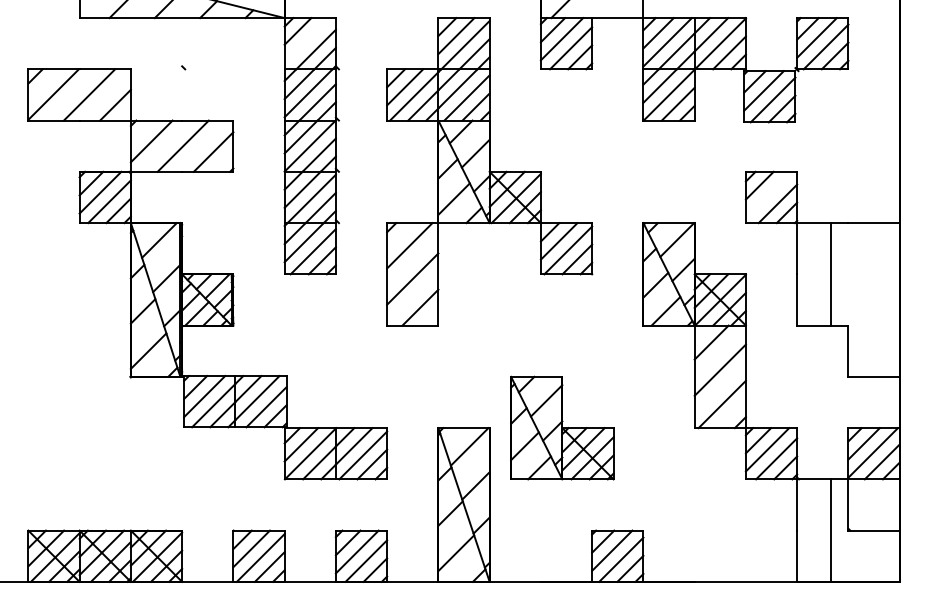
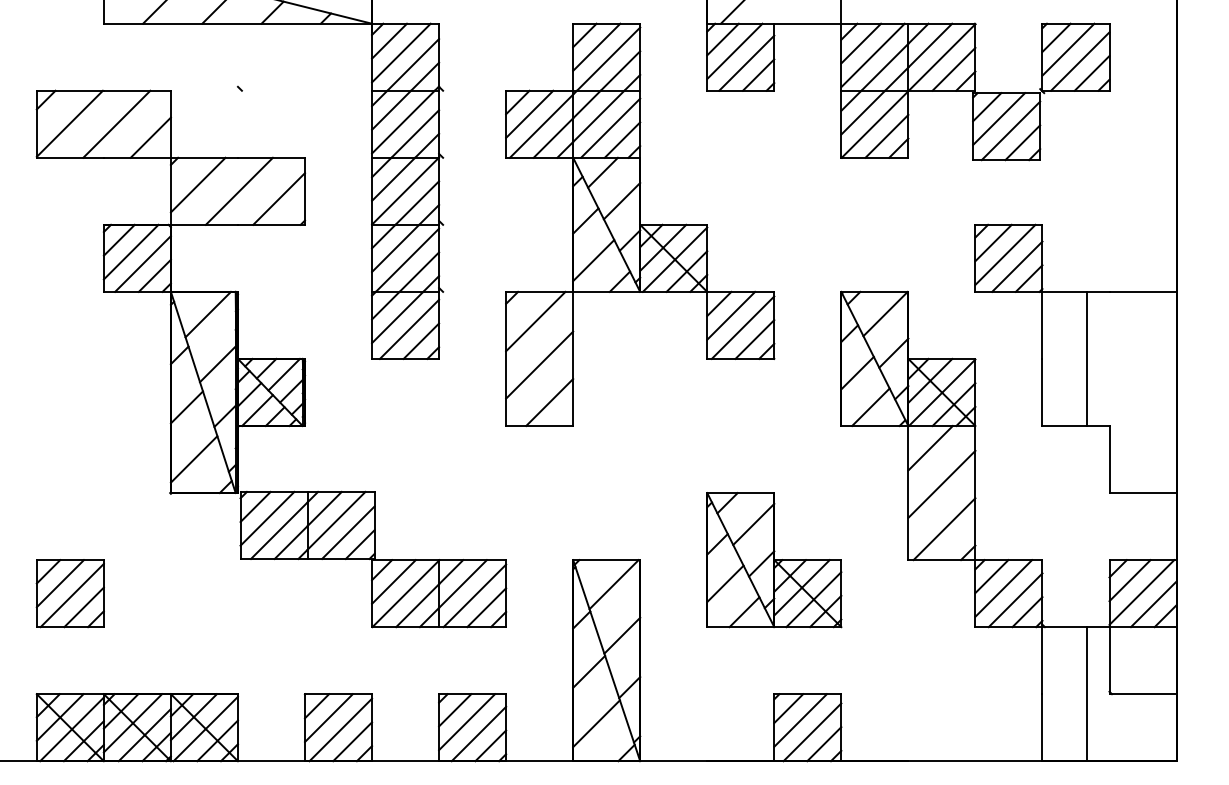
line: (307, 40) -> (401, 52), added
line: (768, 194) -> (1005, 254), added
part: (562, 428) -> (774, 560), moved
part: (53, 453) -> (69, 593), added

